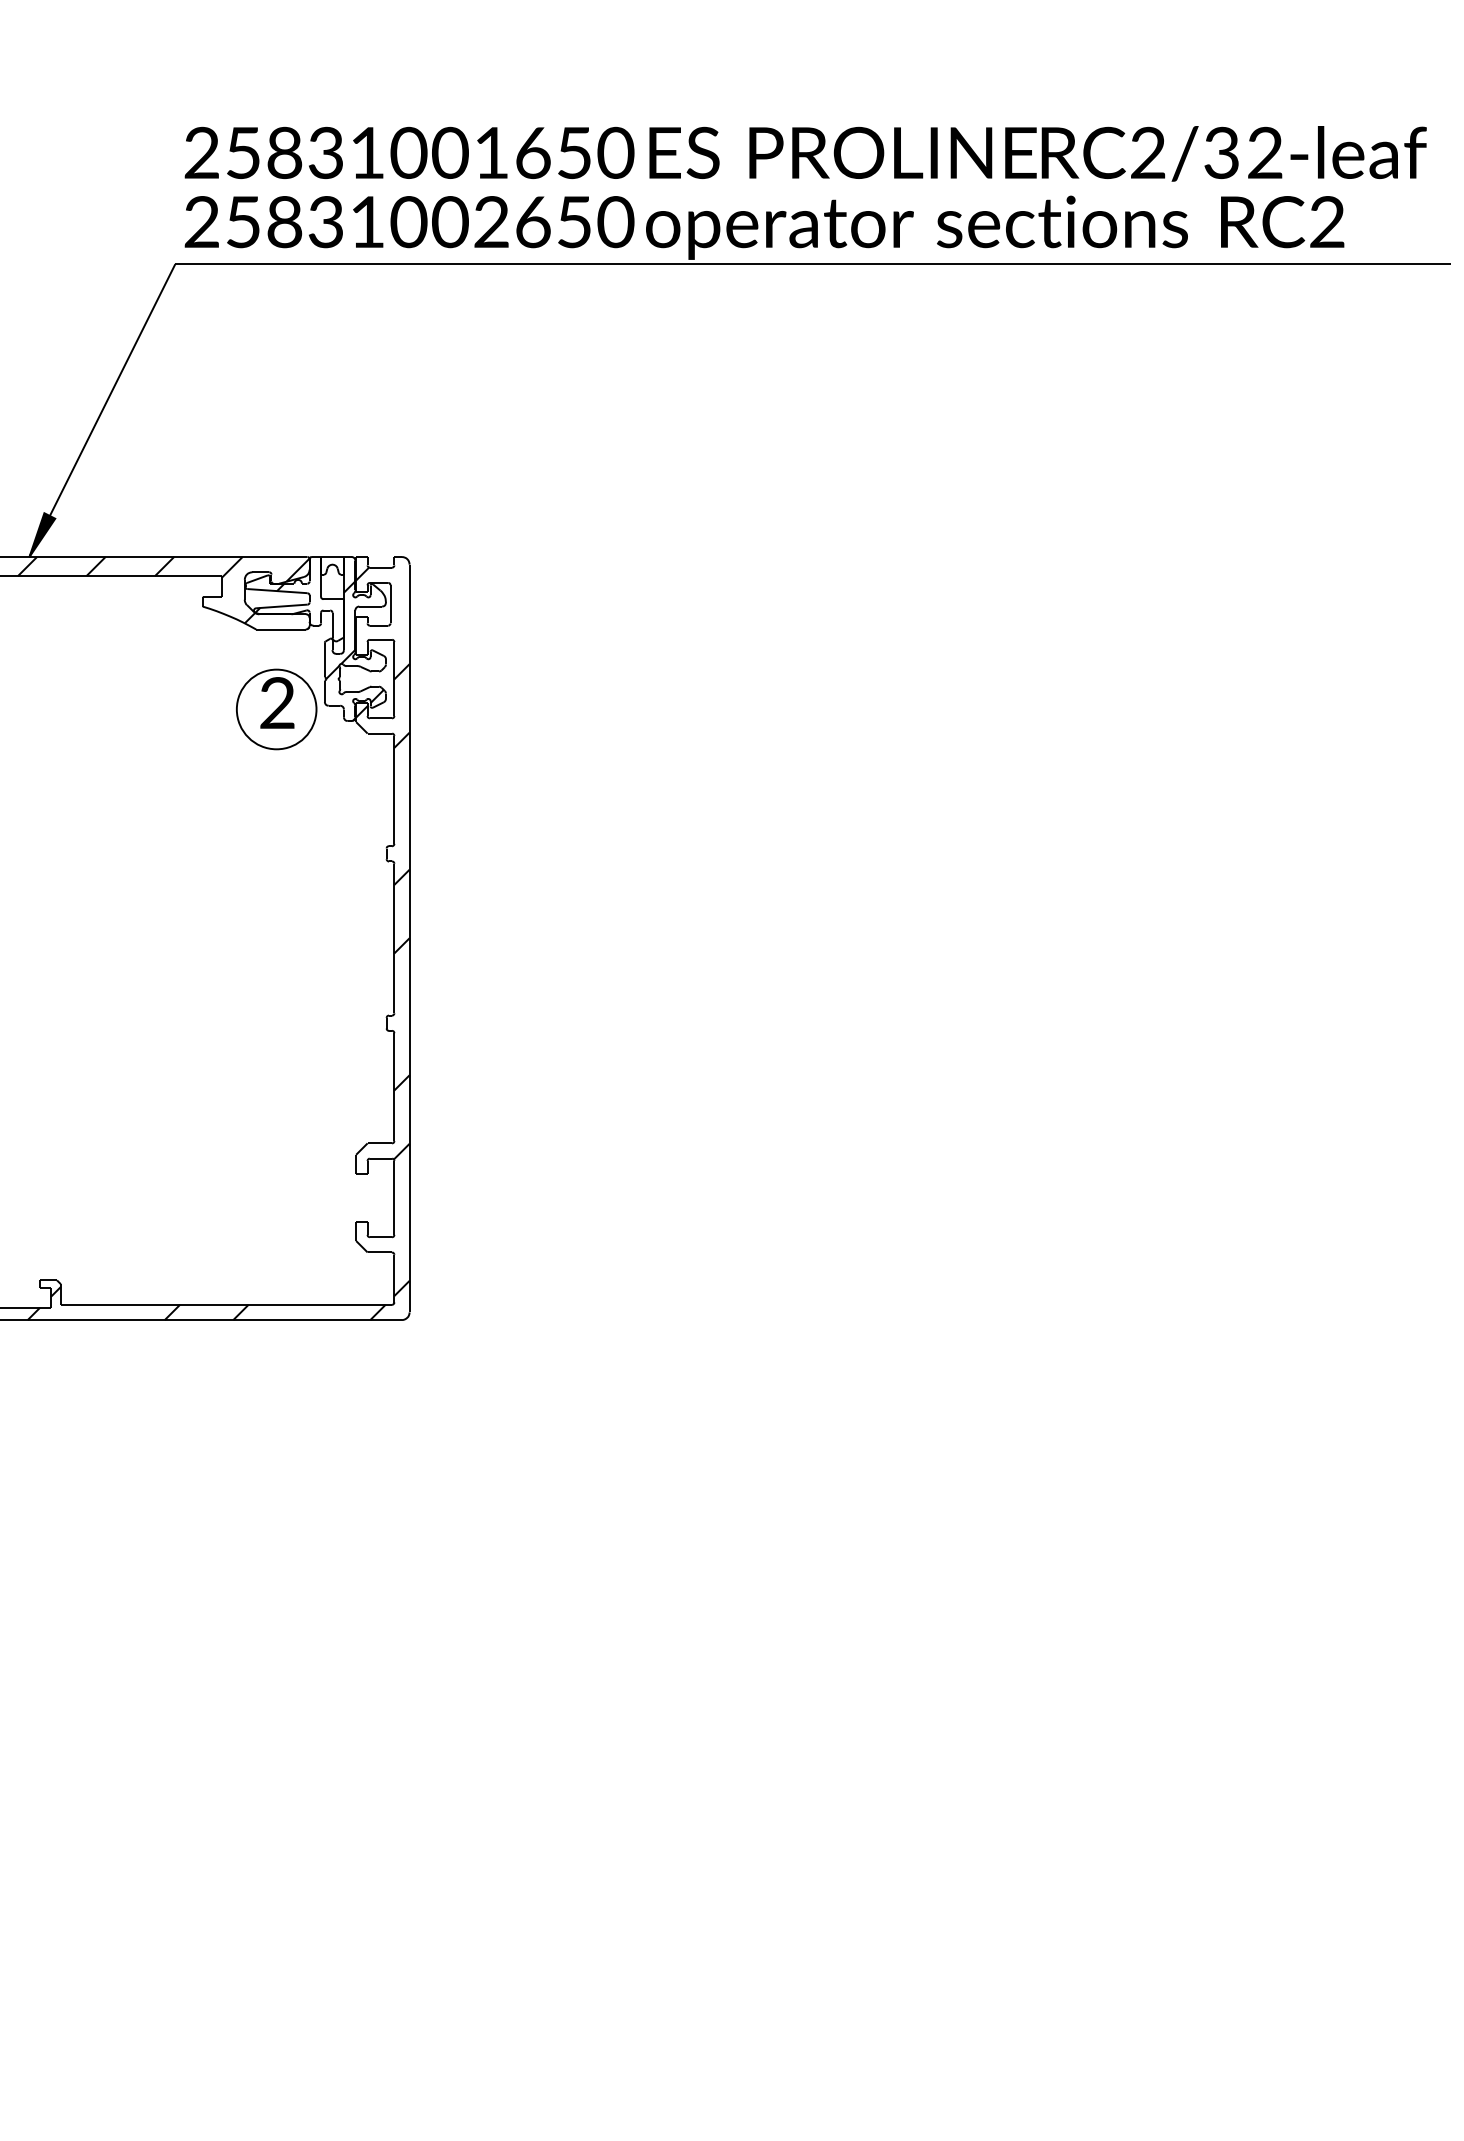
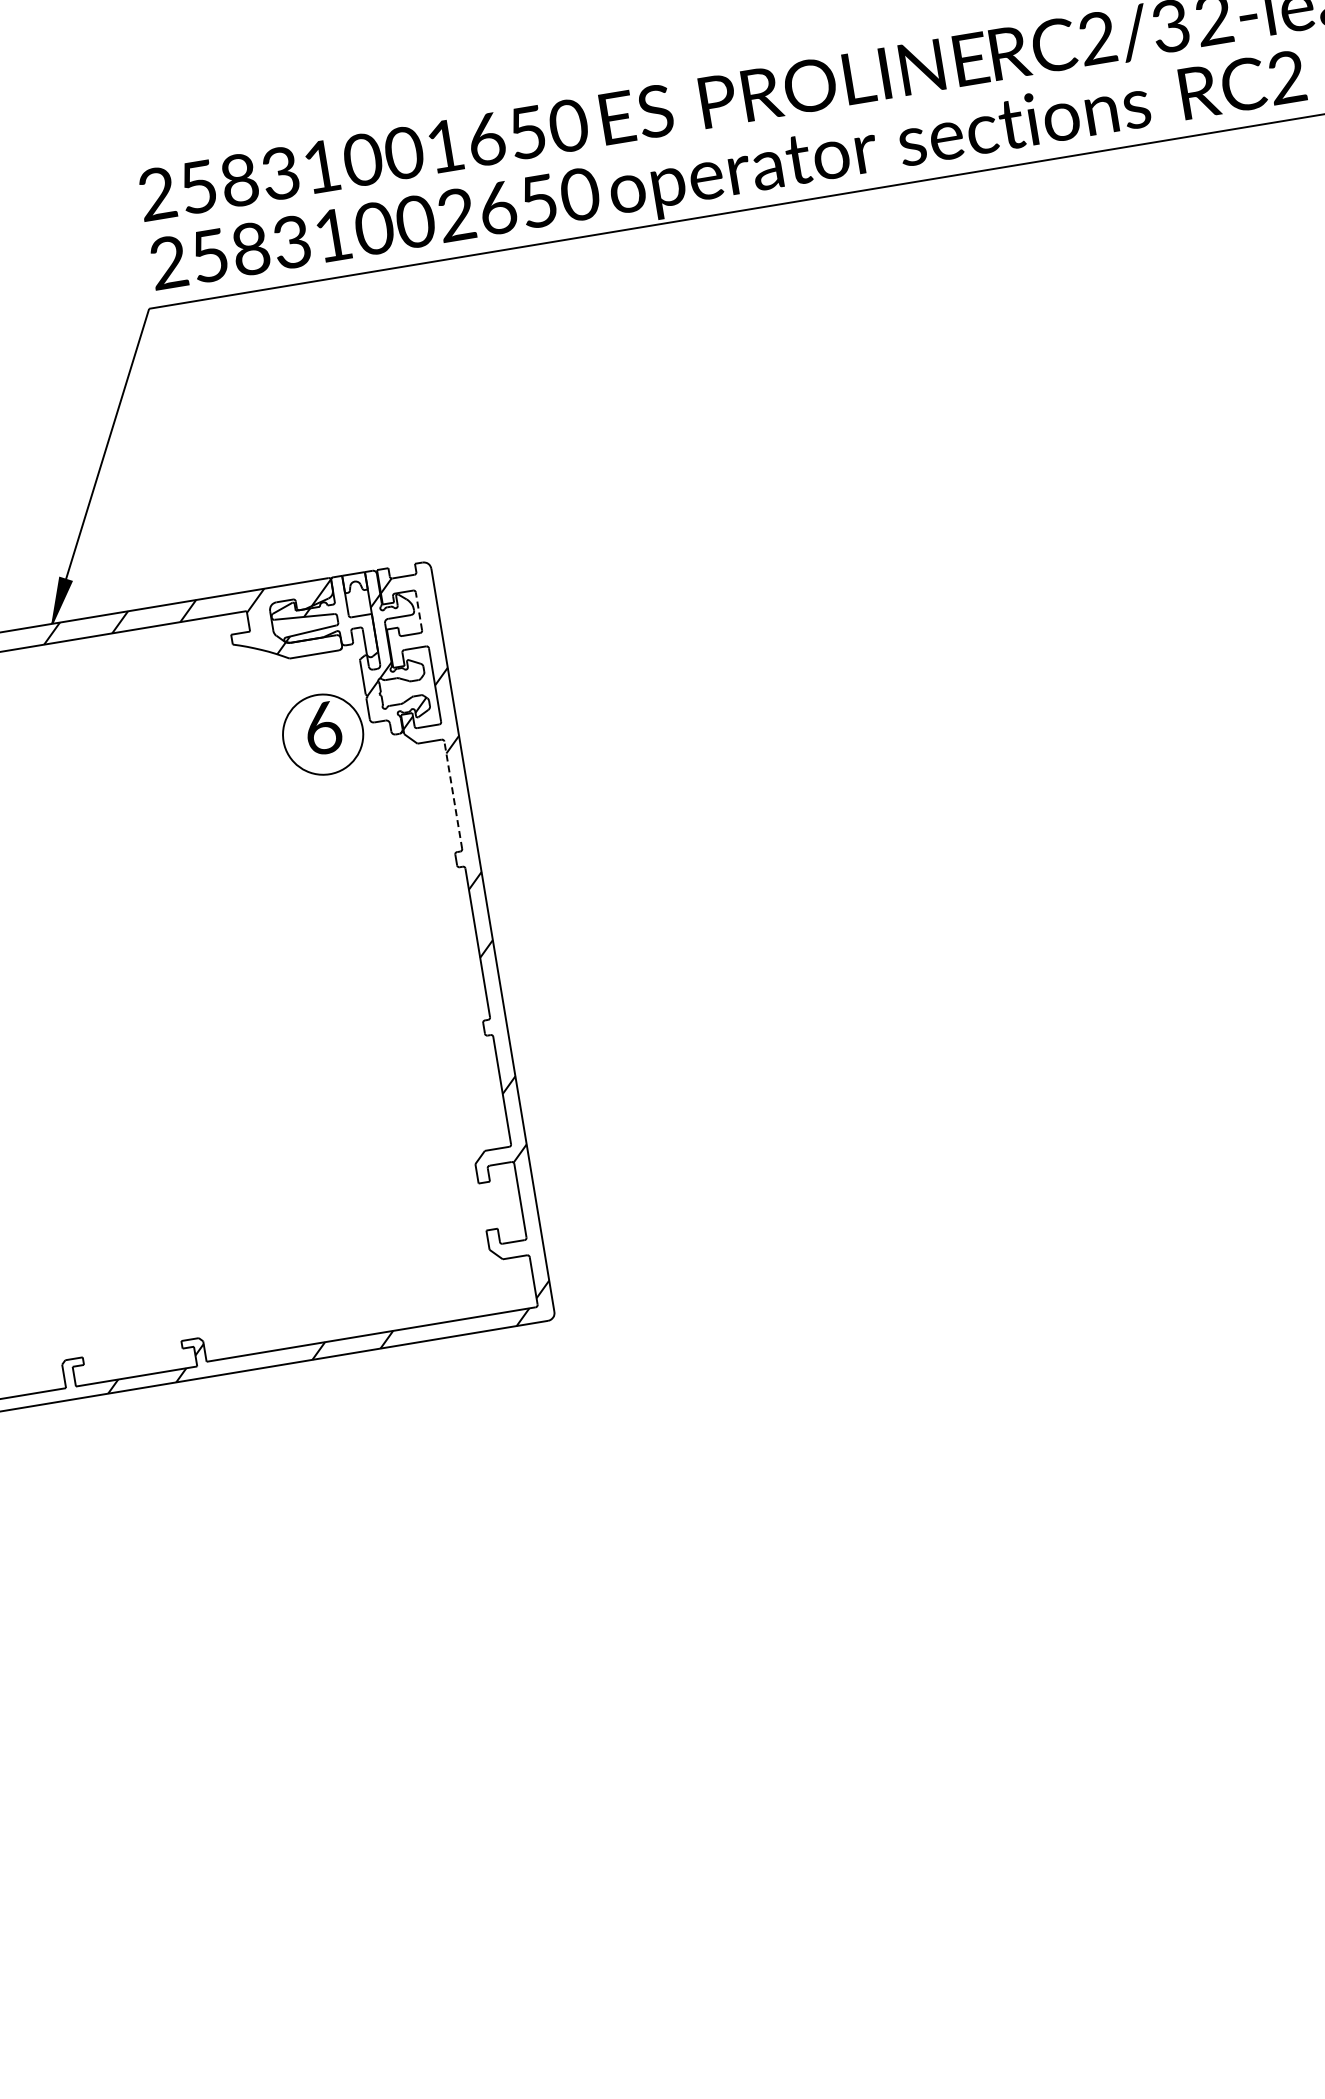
line: (390, 603) -> (418, 610), solid -> dashed
text: (277, 703) -> (322, 728), 2 -> 6
line: (394, 789) -> (453, 794), solid -> dashed

